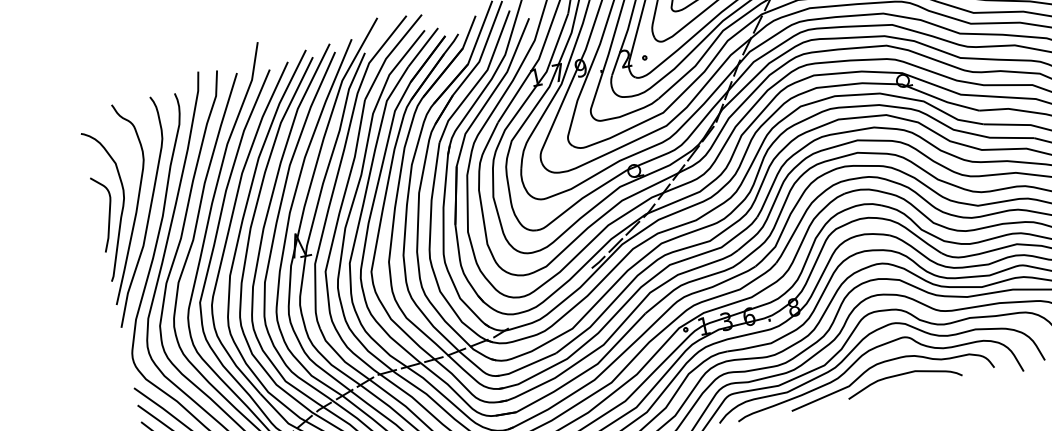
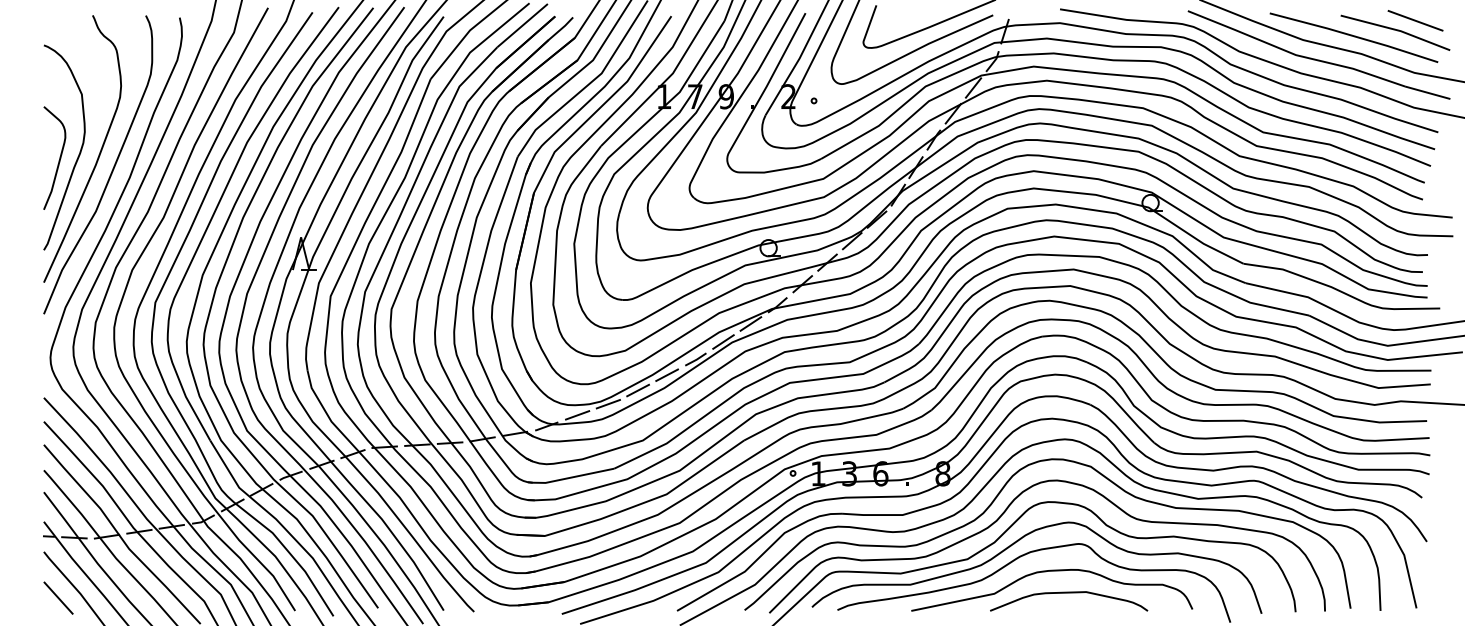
line: (579, 277) -> (666, 374), added
line: (561, 293) -> (638, 390), added
line: (541, 308) -> (607, 404), added
line: (521, 320) -> (577, 415), added

